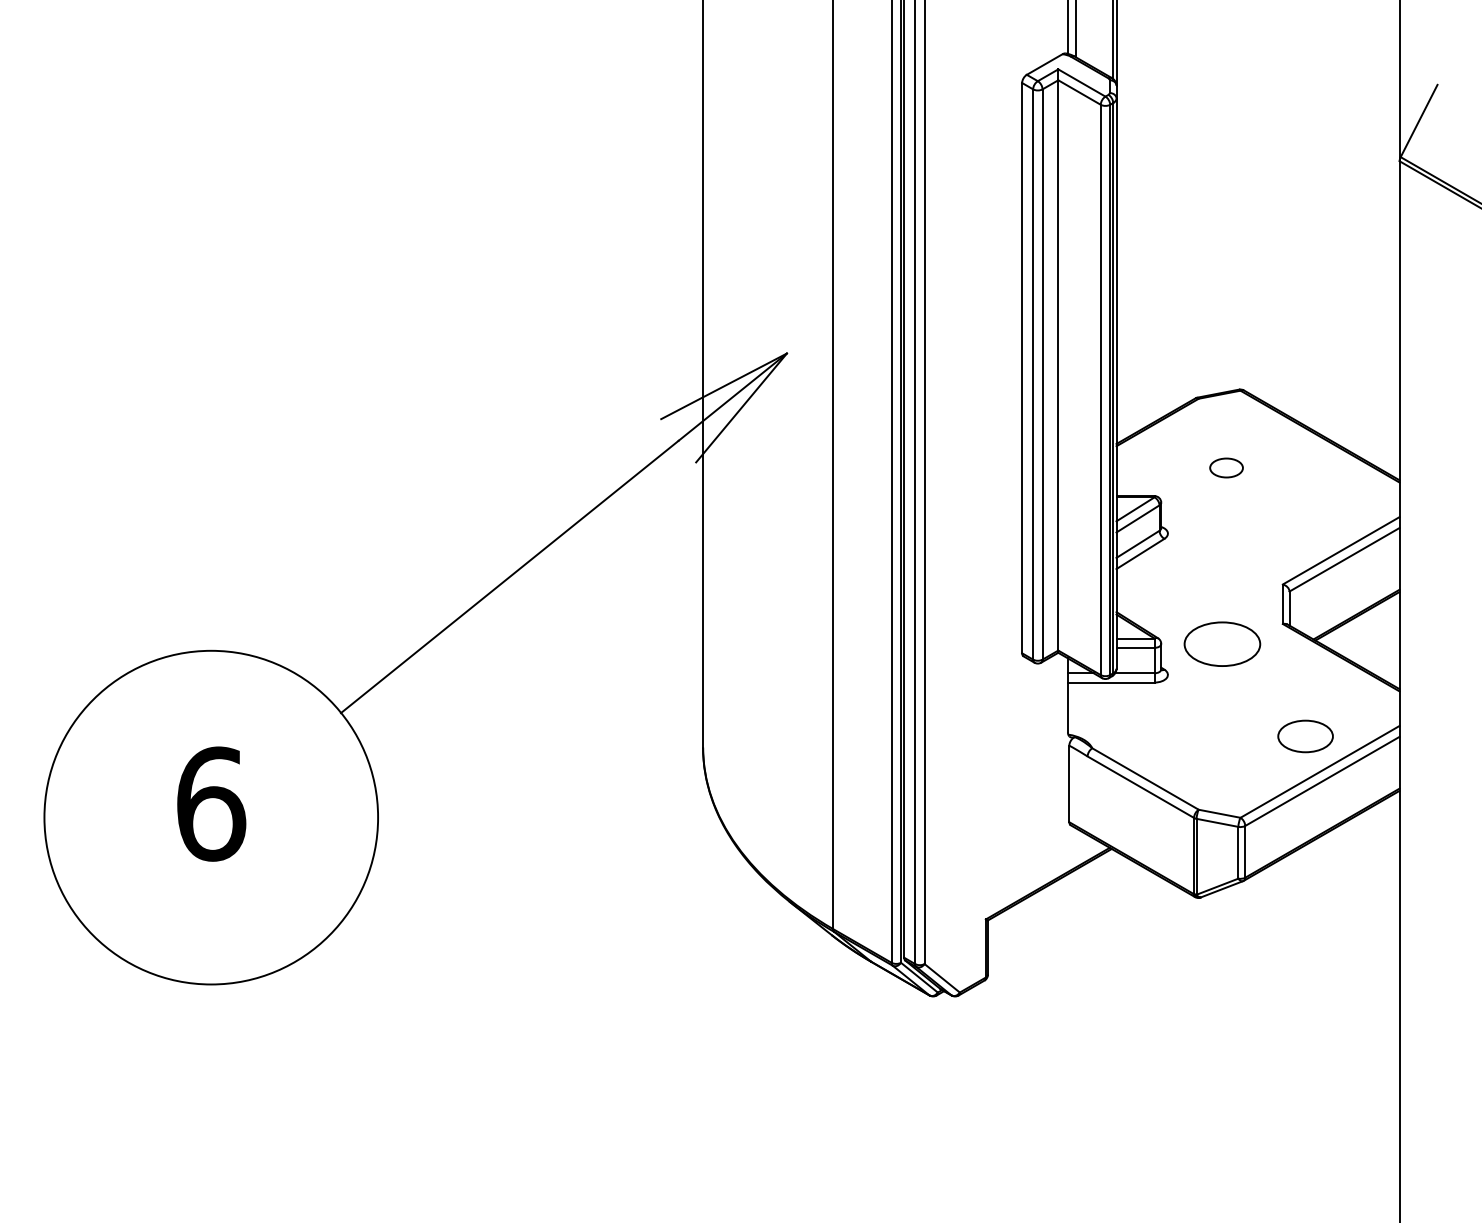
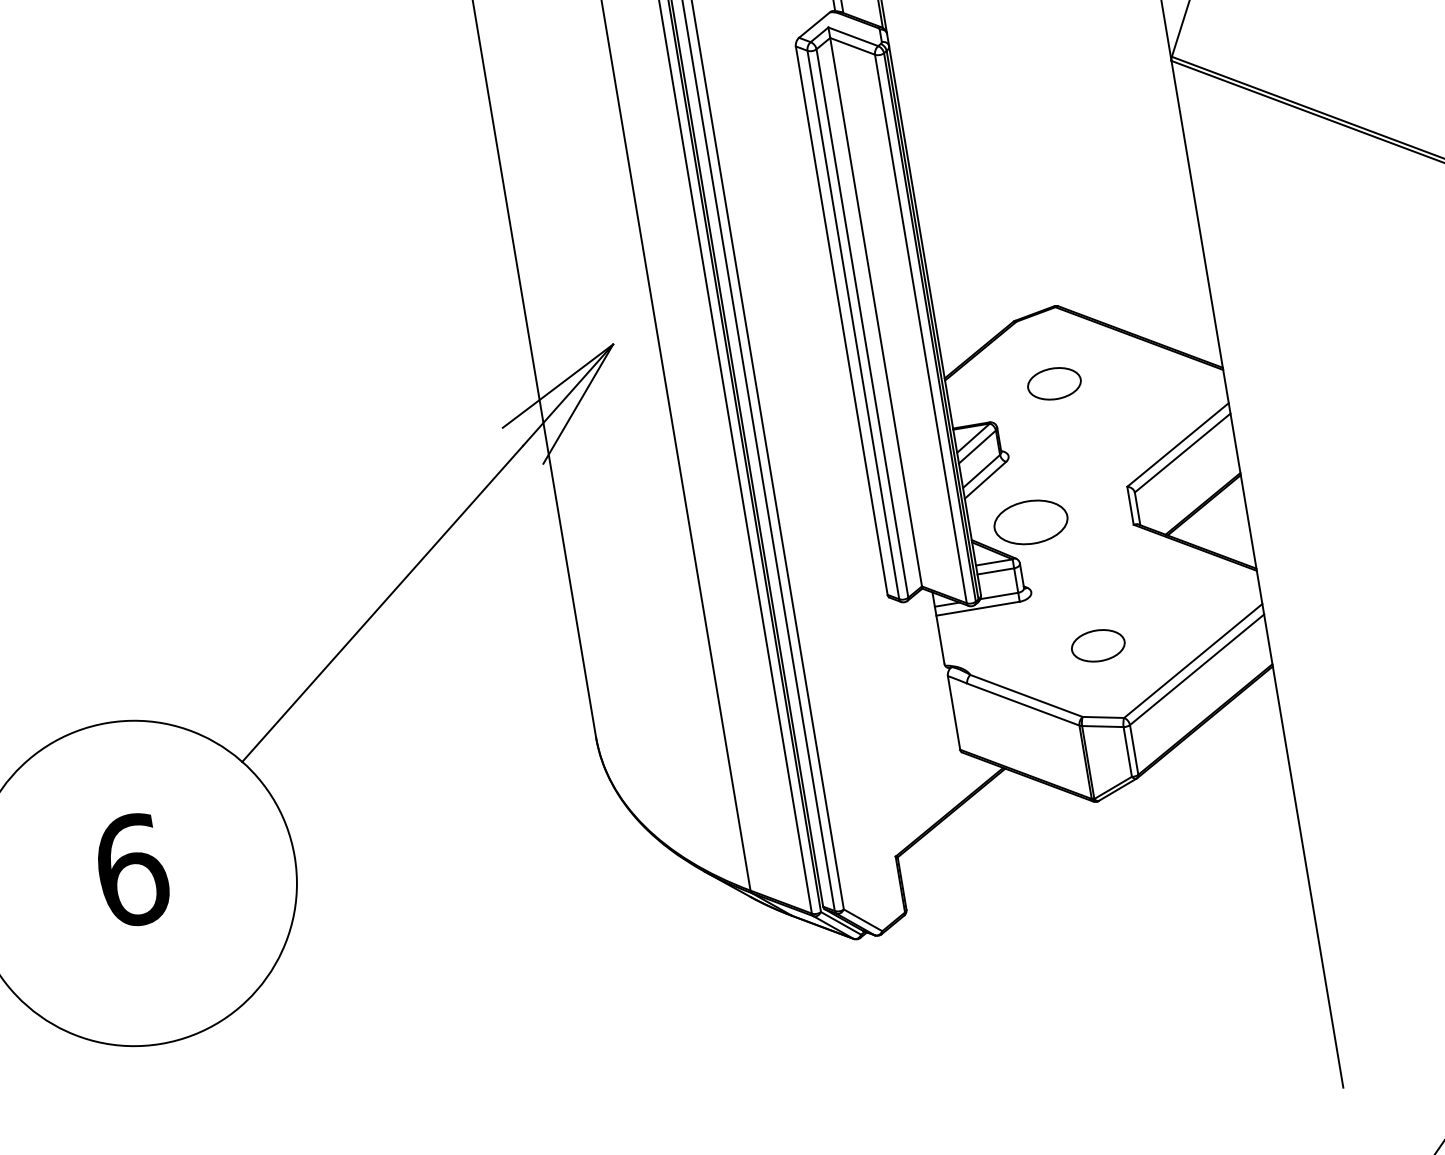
part: (1226, 467) -> (1054, 383), size x1.67
part: (1222, 643) -> (1030, 521), moved
part: (1305, 736) -> (1098, 645), moved

